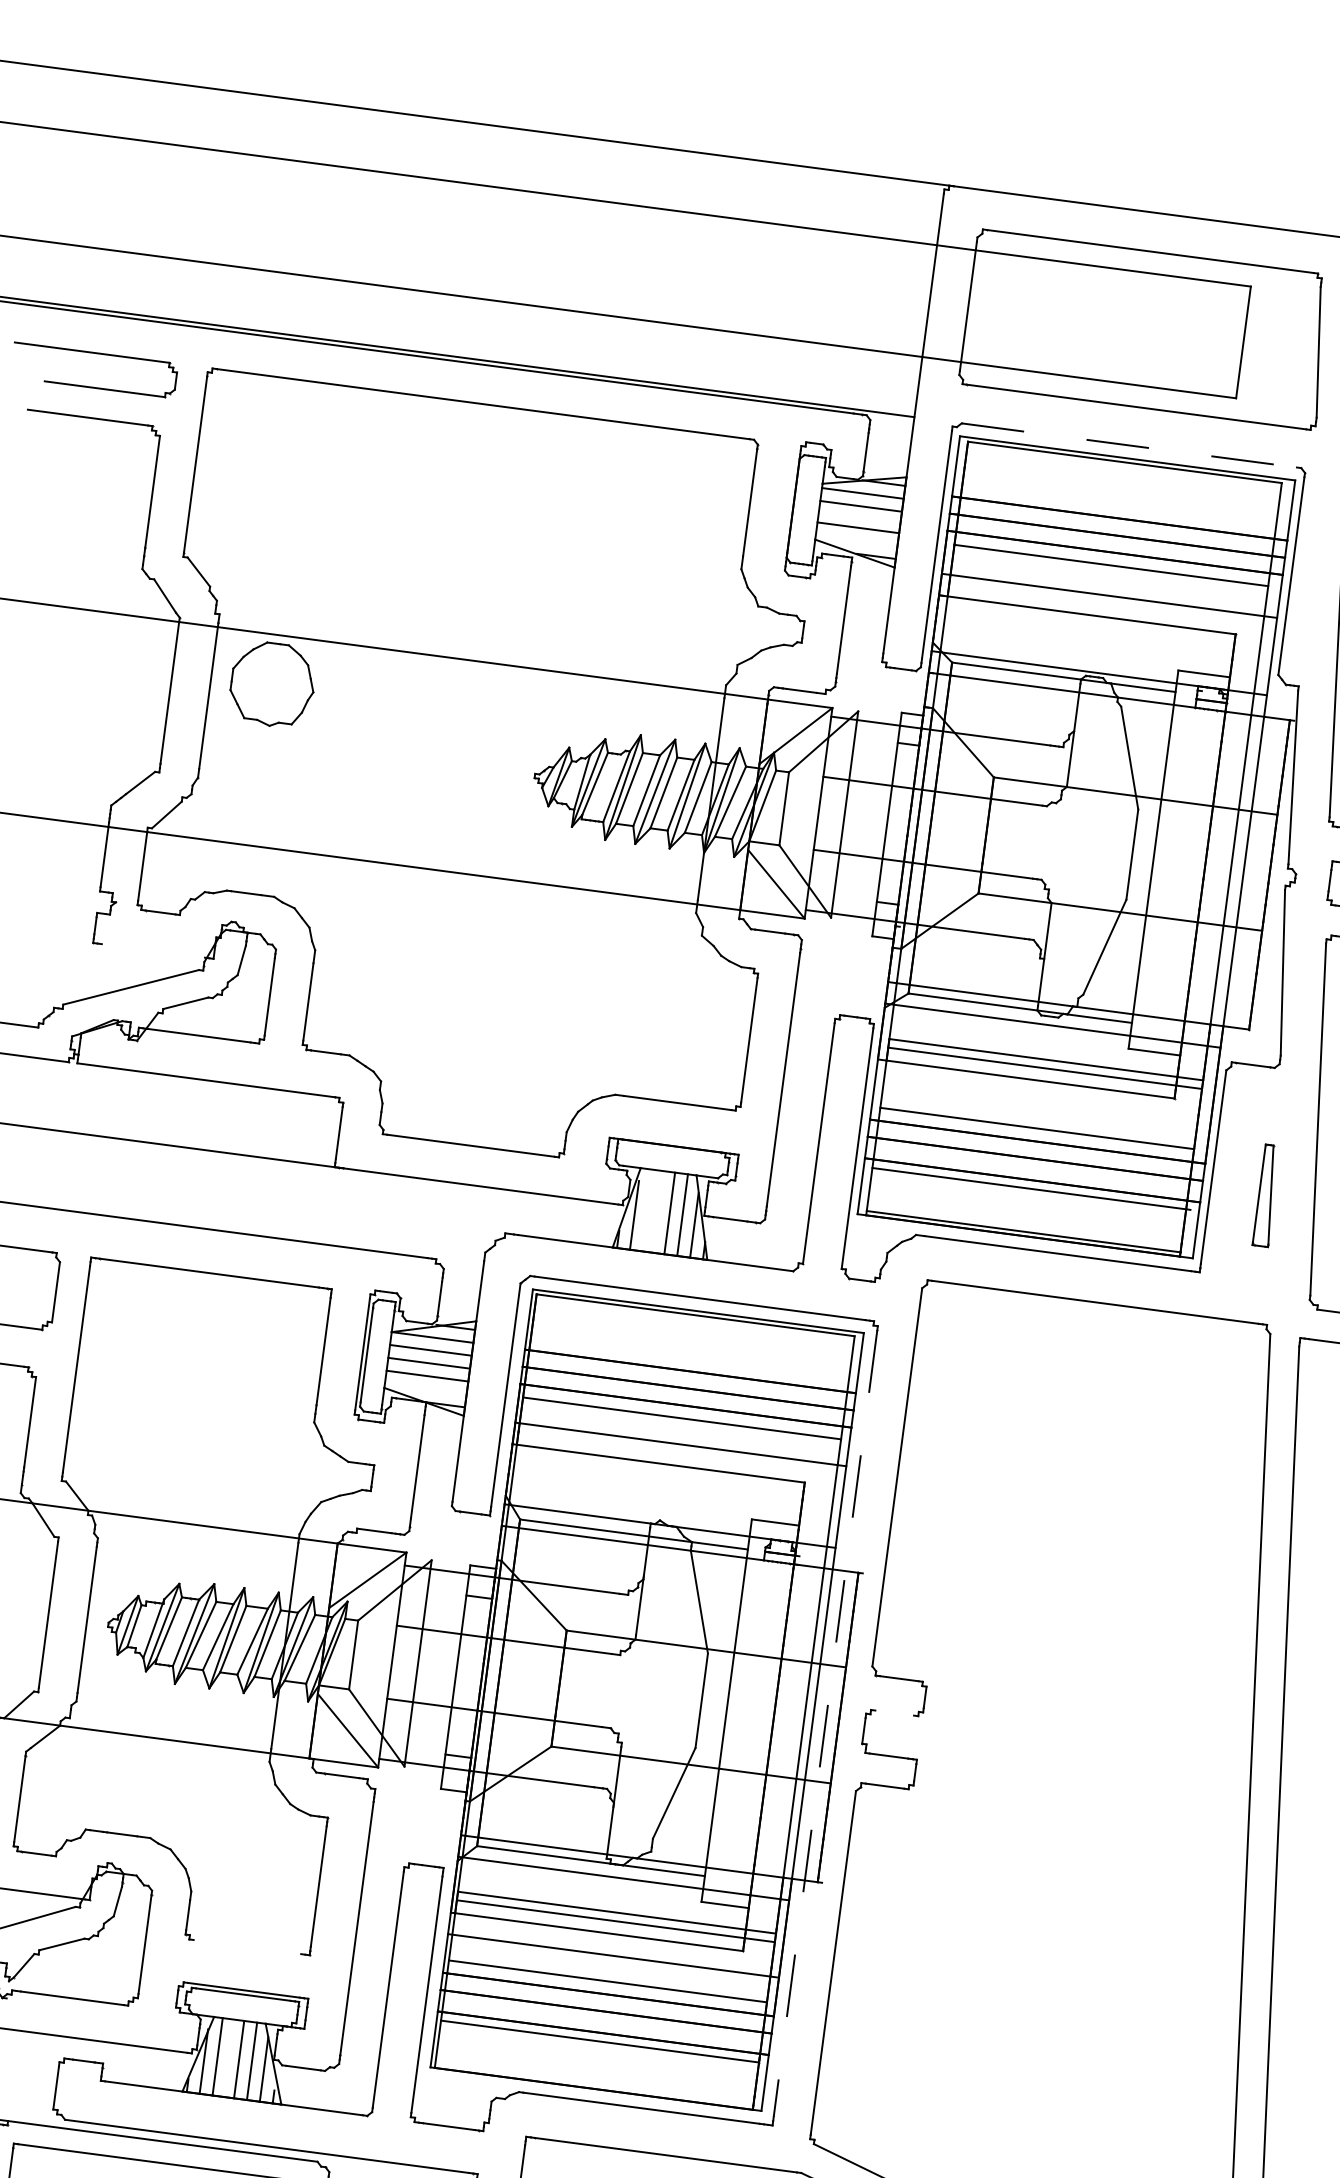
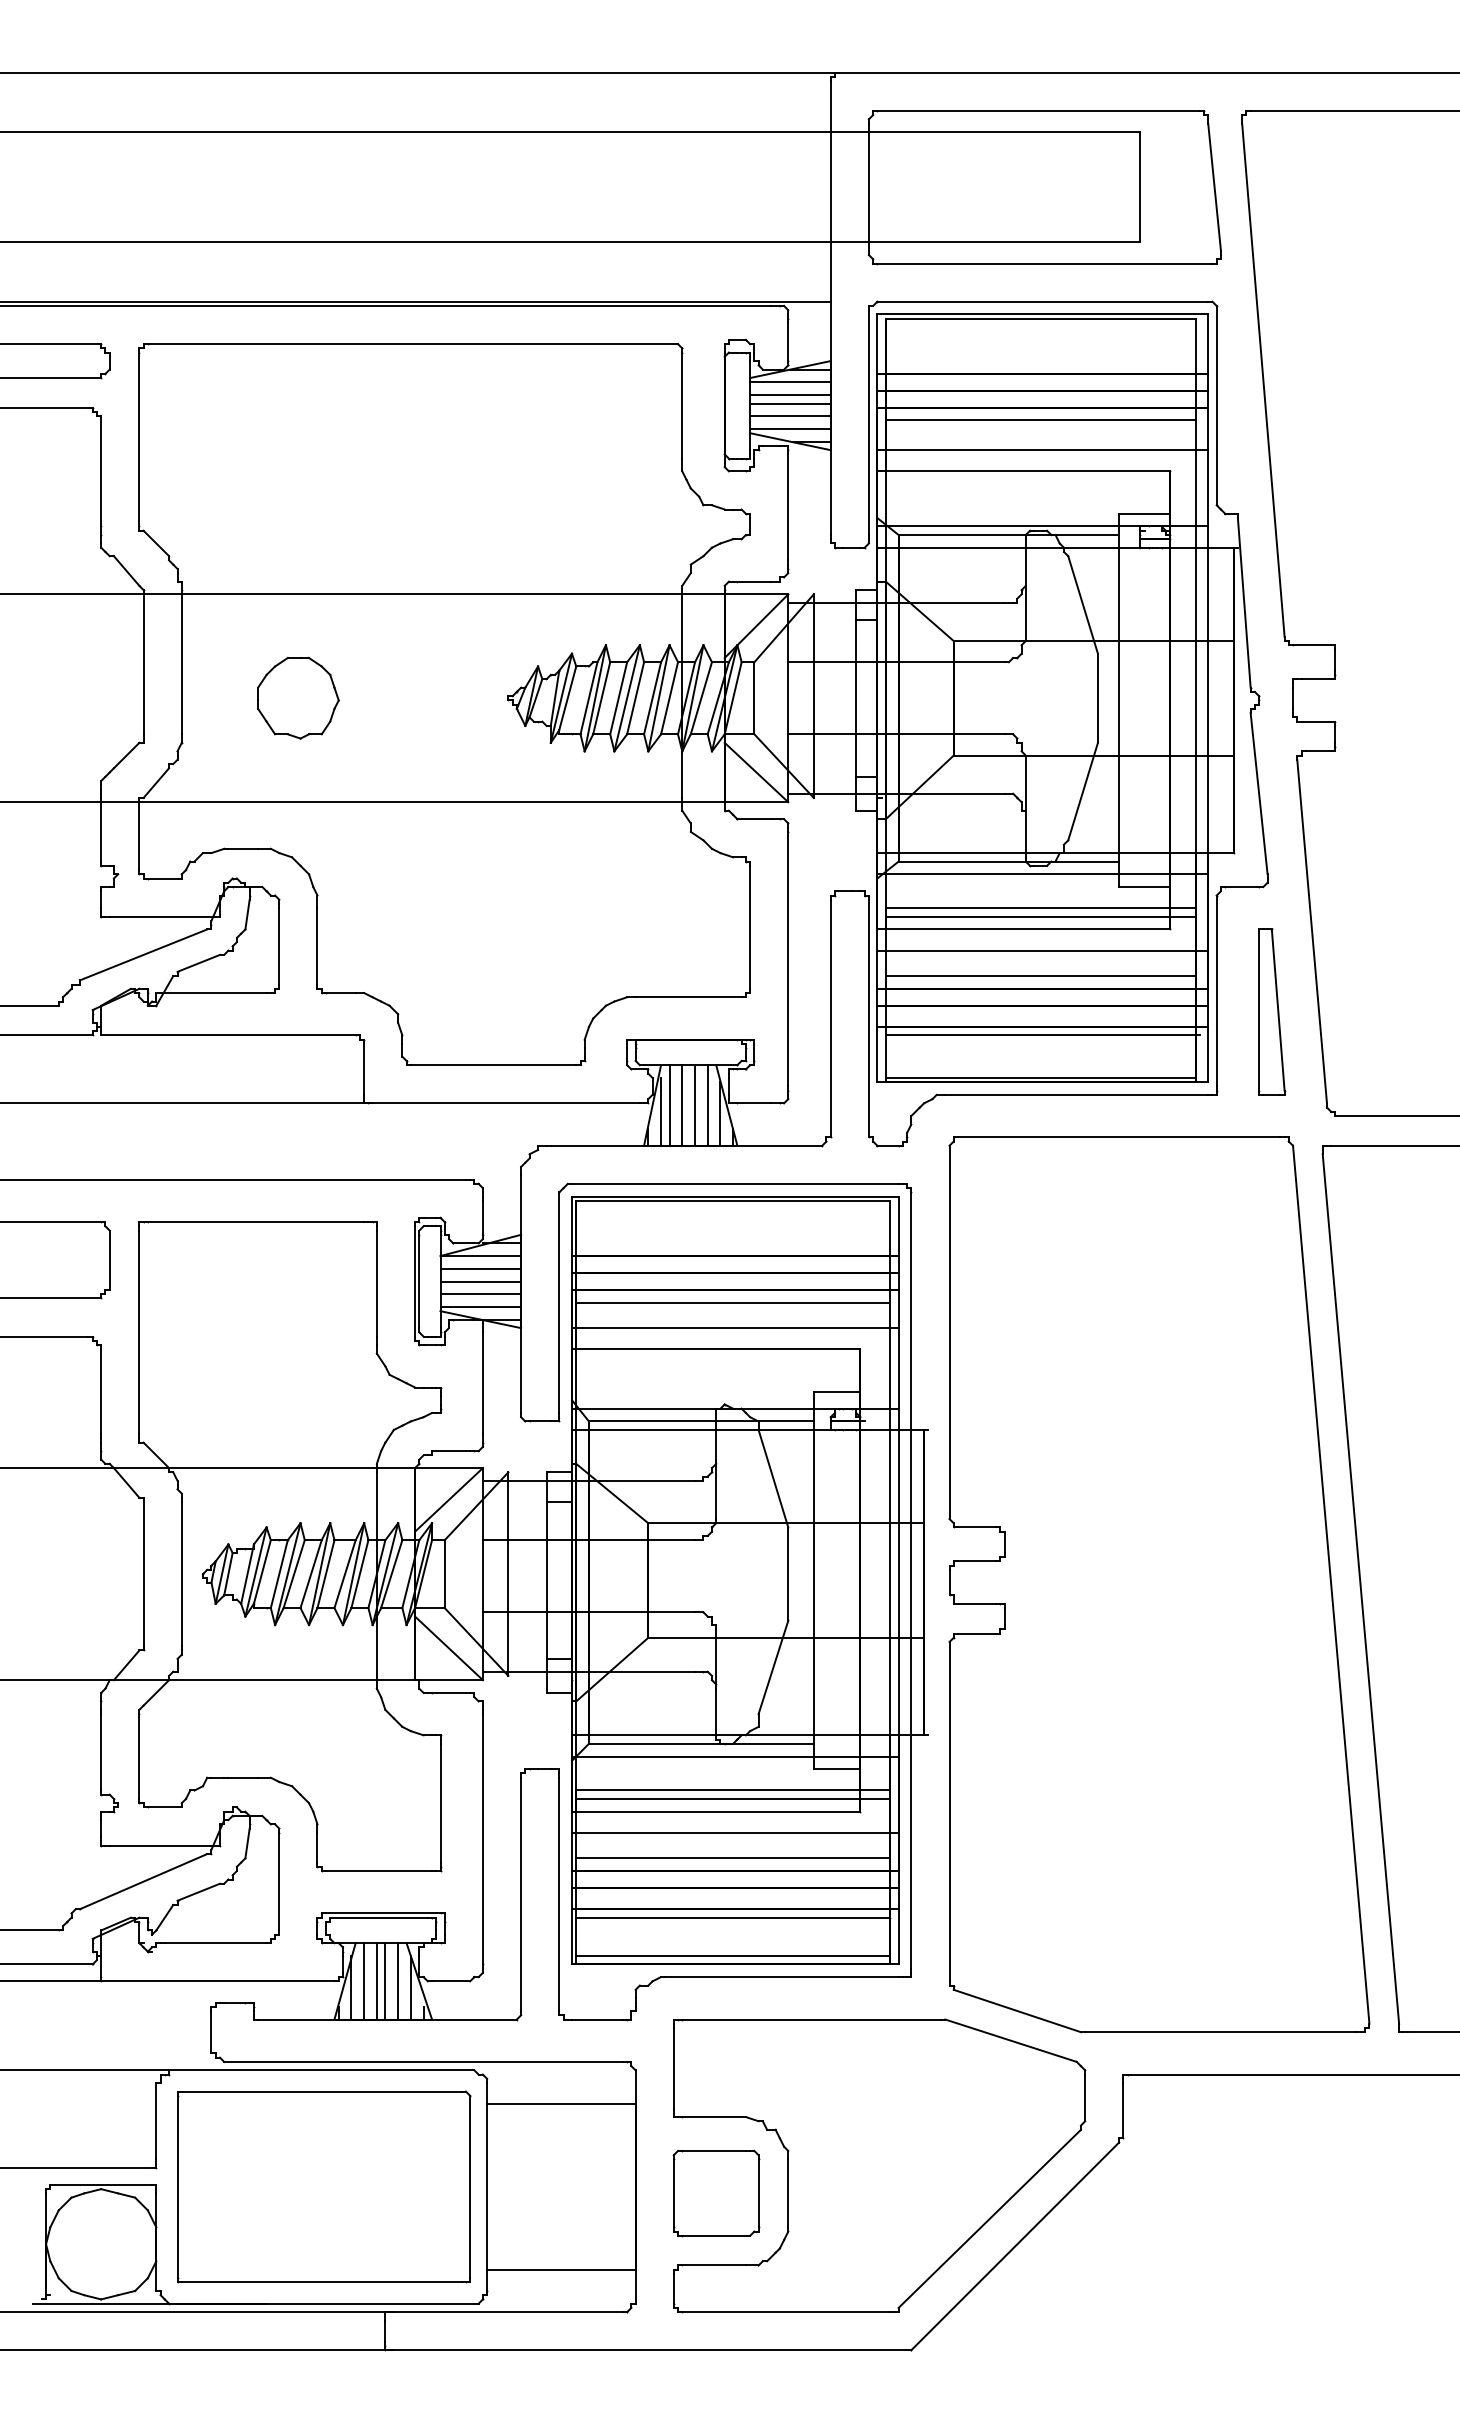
line: (1130, 445) -> (1043, 301), dashed -> solid
line: (860, 514) -> (790, 403), added
line: (856, 540) -> (790, 428), added
part: (272, 685) -> (298, 698), moved
line: (153, 950) -> (160, 916), added
line: (1042, 1102) -> (1042, 950), added
part: (1267, 1195) -> (1272, 1011), size x1.67
line: (643, 1210) -> (669, 1105), added
line: (657, 1211) -> (682, 1105), added
line: (425, 1388) -> (480, 1306), added
line: (894, 1713) -> (976, 1561), added
line: (825, 1724) -> (911, 1581), dashed -> solid
line: (246, 1947) -> (378, 1871), added
line: (230, 2058) -> (376, 1981), added
line: (595, 2079) -> (733, 1955), added

